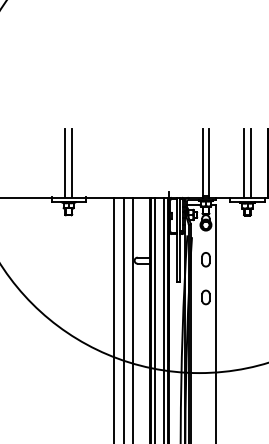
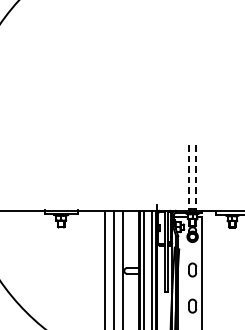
line: (65, 162) -> (58, 176), removed
line: (72, 162) -> (64, 176), removed
line: (244, 163) -> (229, 177), removed
line: (250, 163) -> (235, 177), removed
line: (202, 164) -> (189, 178), solid -> dashed
line: (209, 164) -> (196, 178), solid -> dashed

